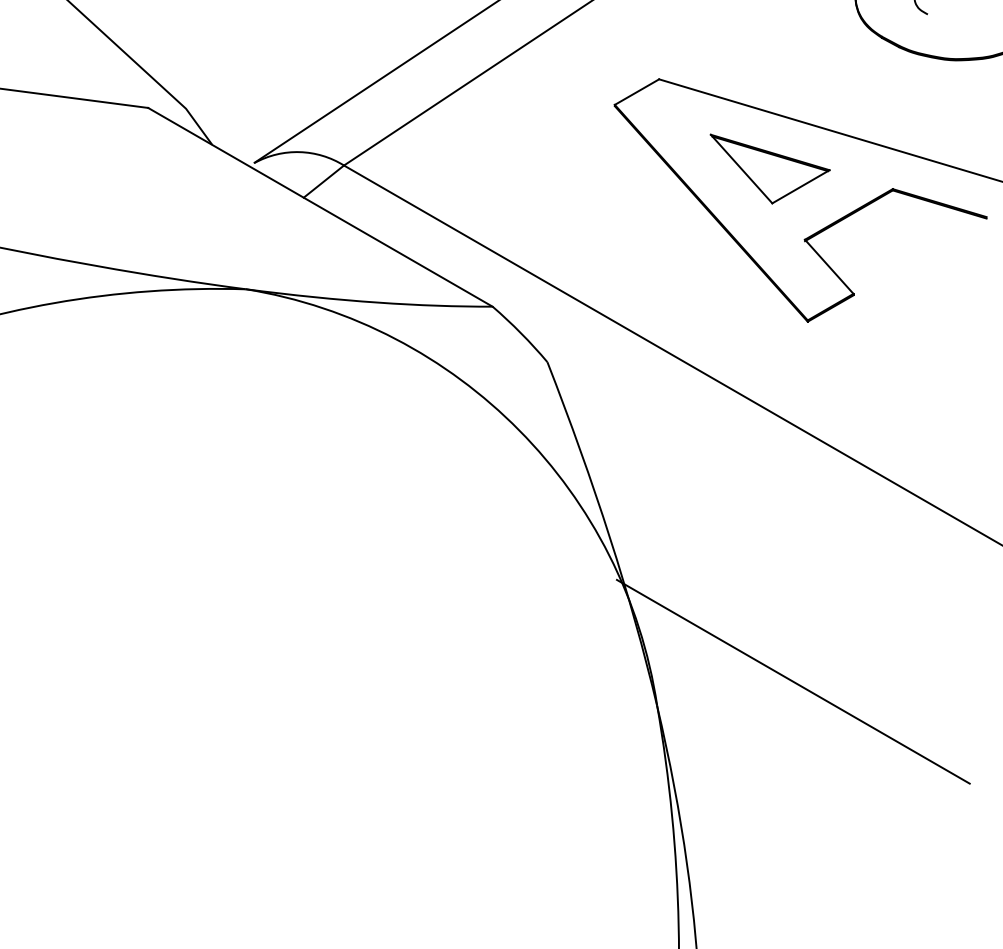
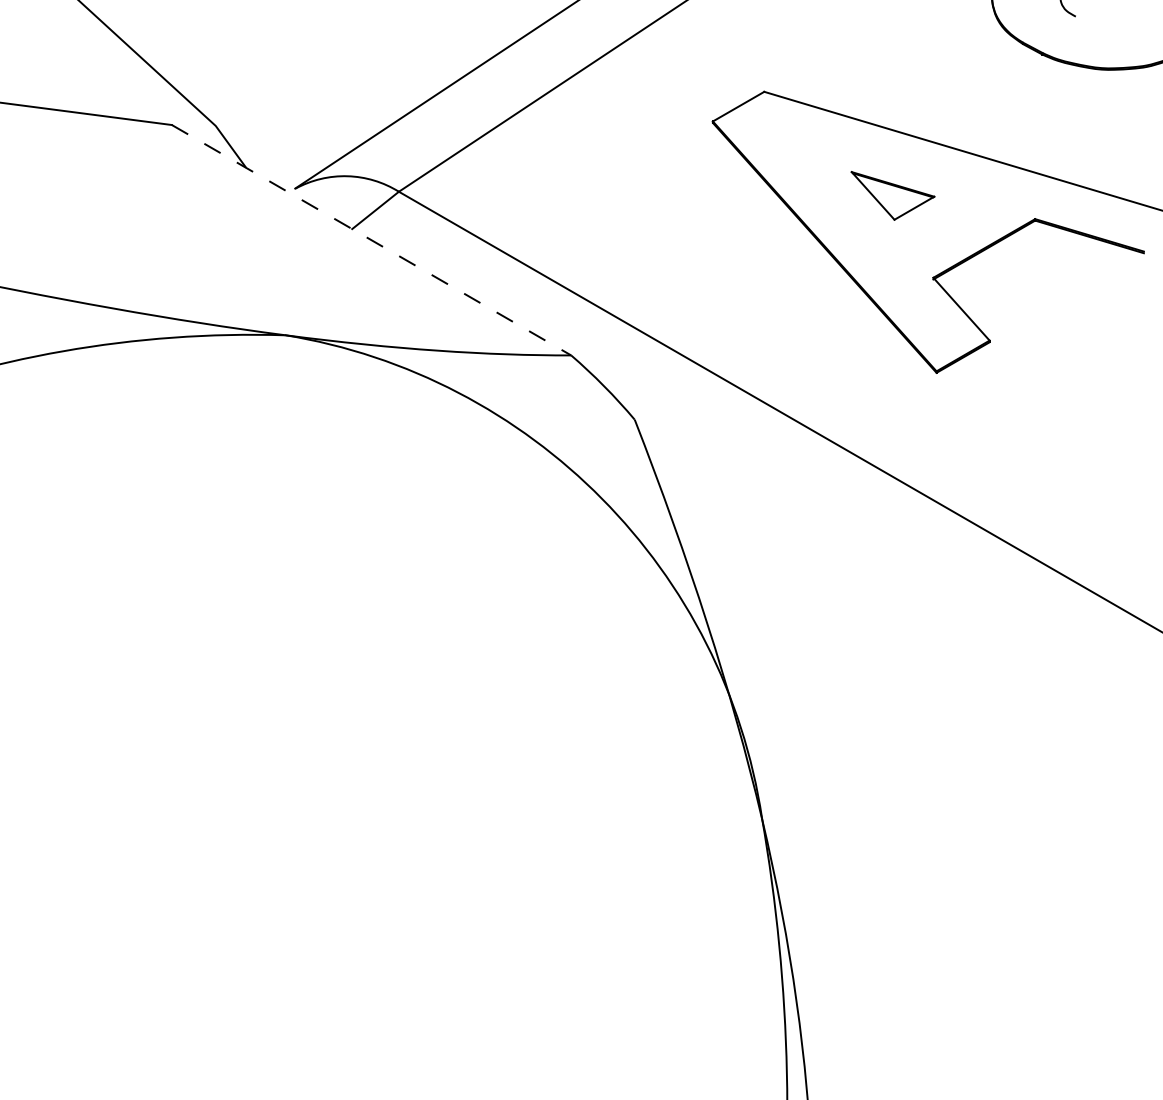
part: (769, 168) -> (892, 195), size x0.6
line: (320, 207) -> (371, 240), solid -> dashed
line: (793, 681) -> (919, 790), removed

